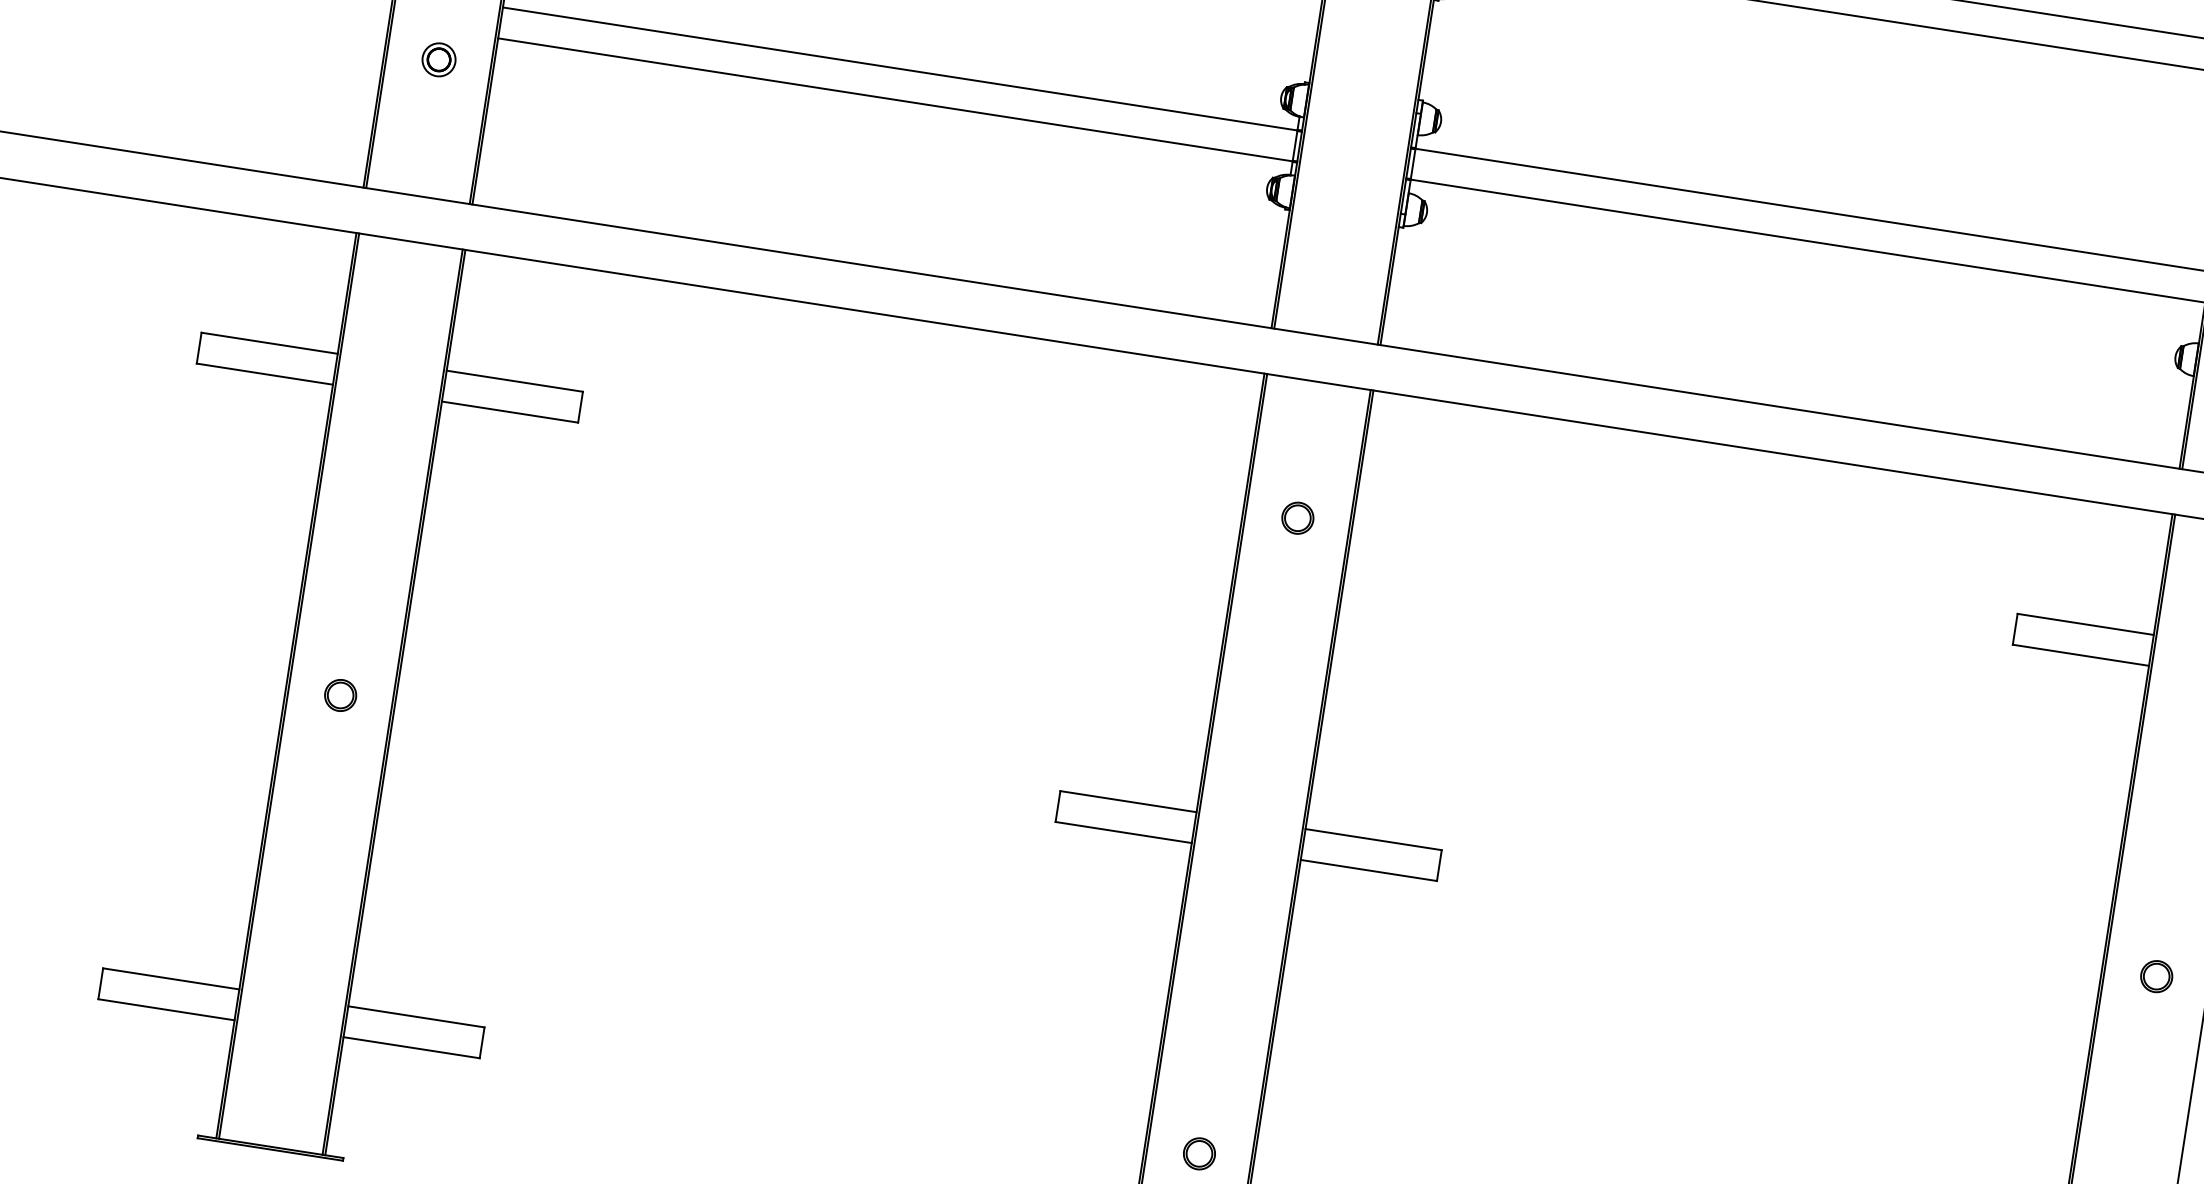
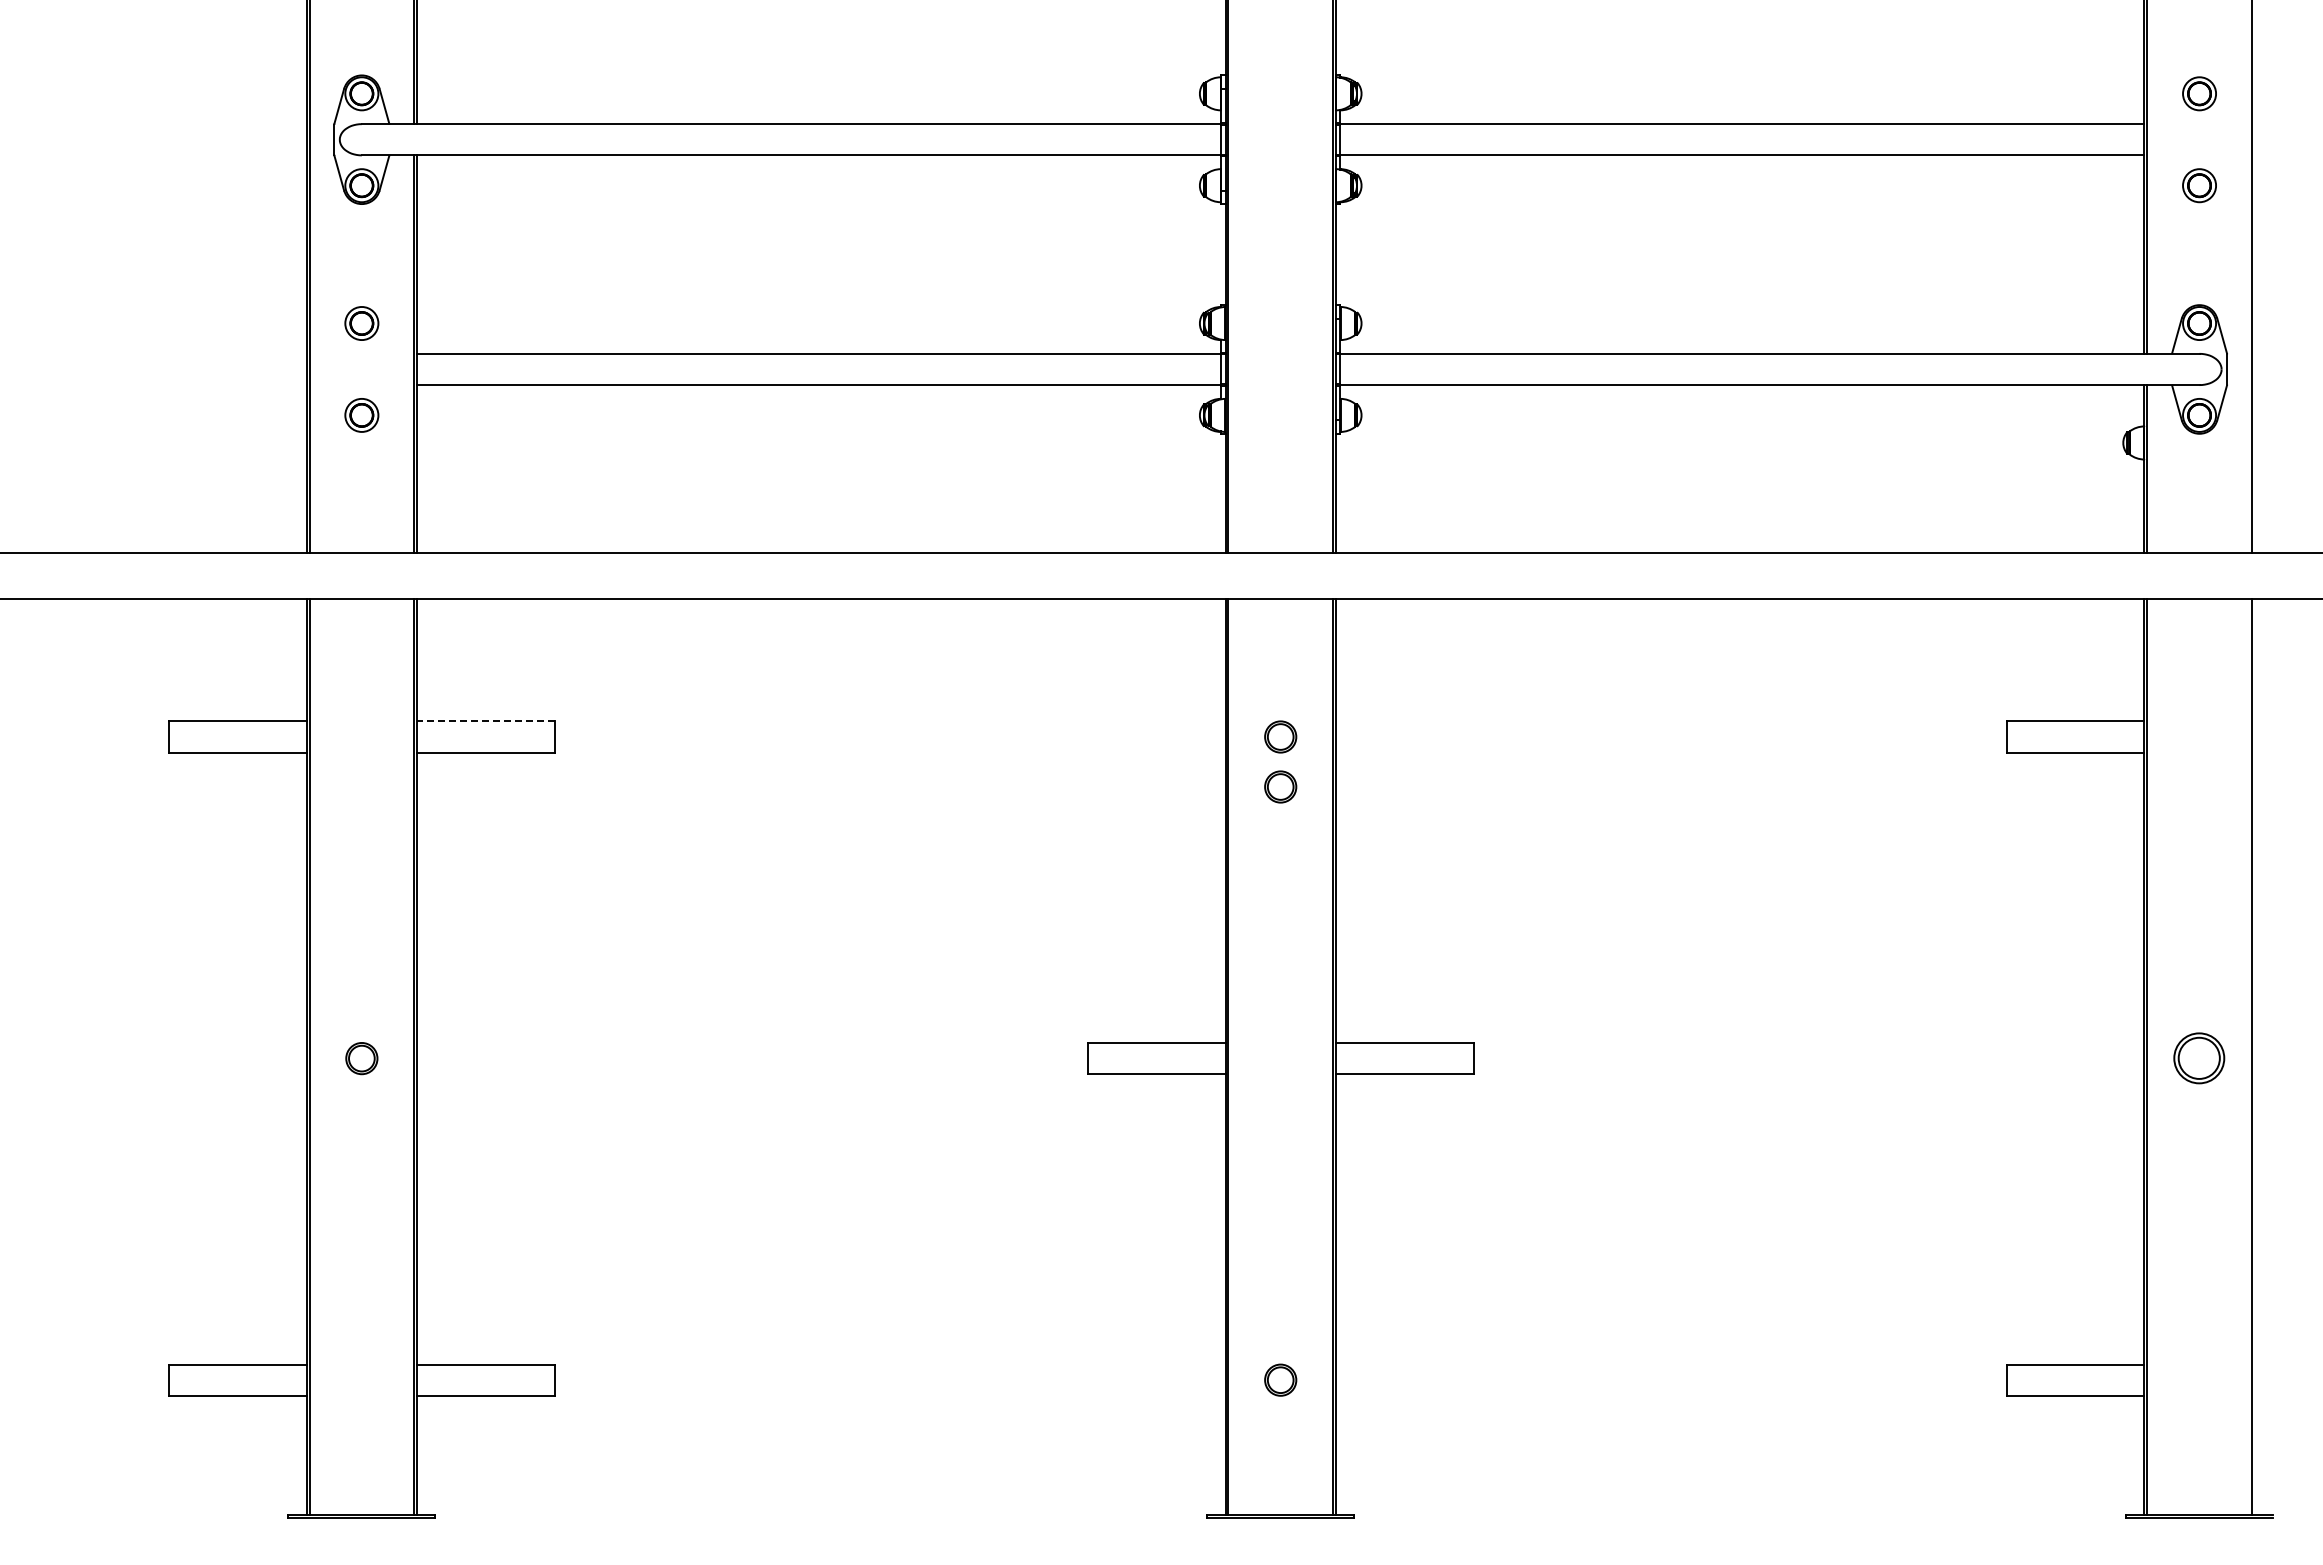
line: (514, 381) -> (485, 721), solid -> dashed
part: (1290, 567) -> (1280, 786), added
part: (2156, 976) -> (2199, 1058), size x1.6

